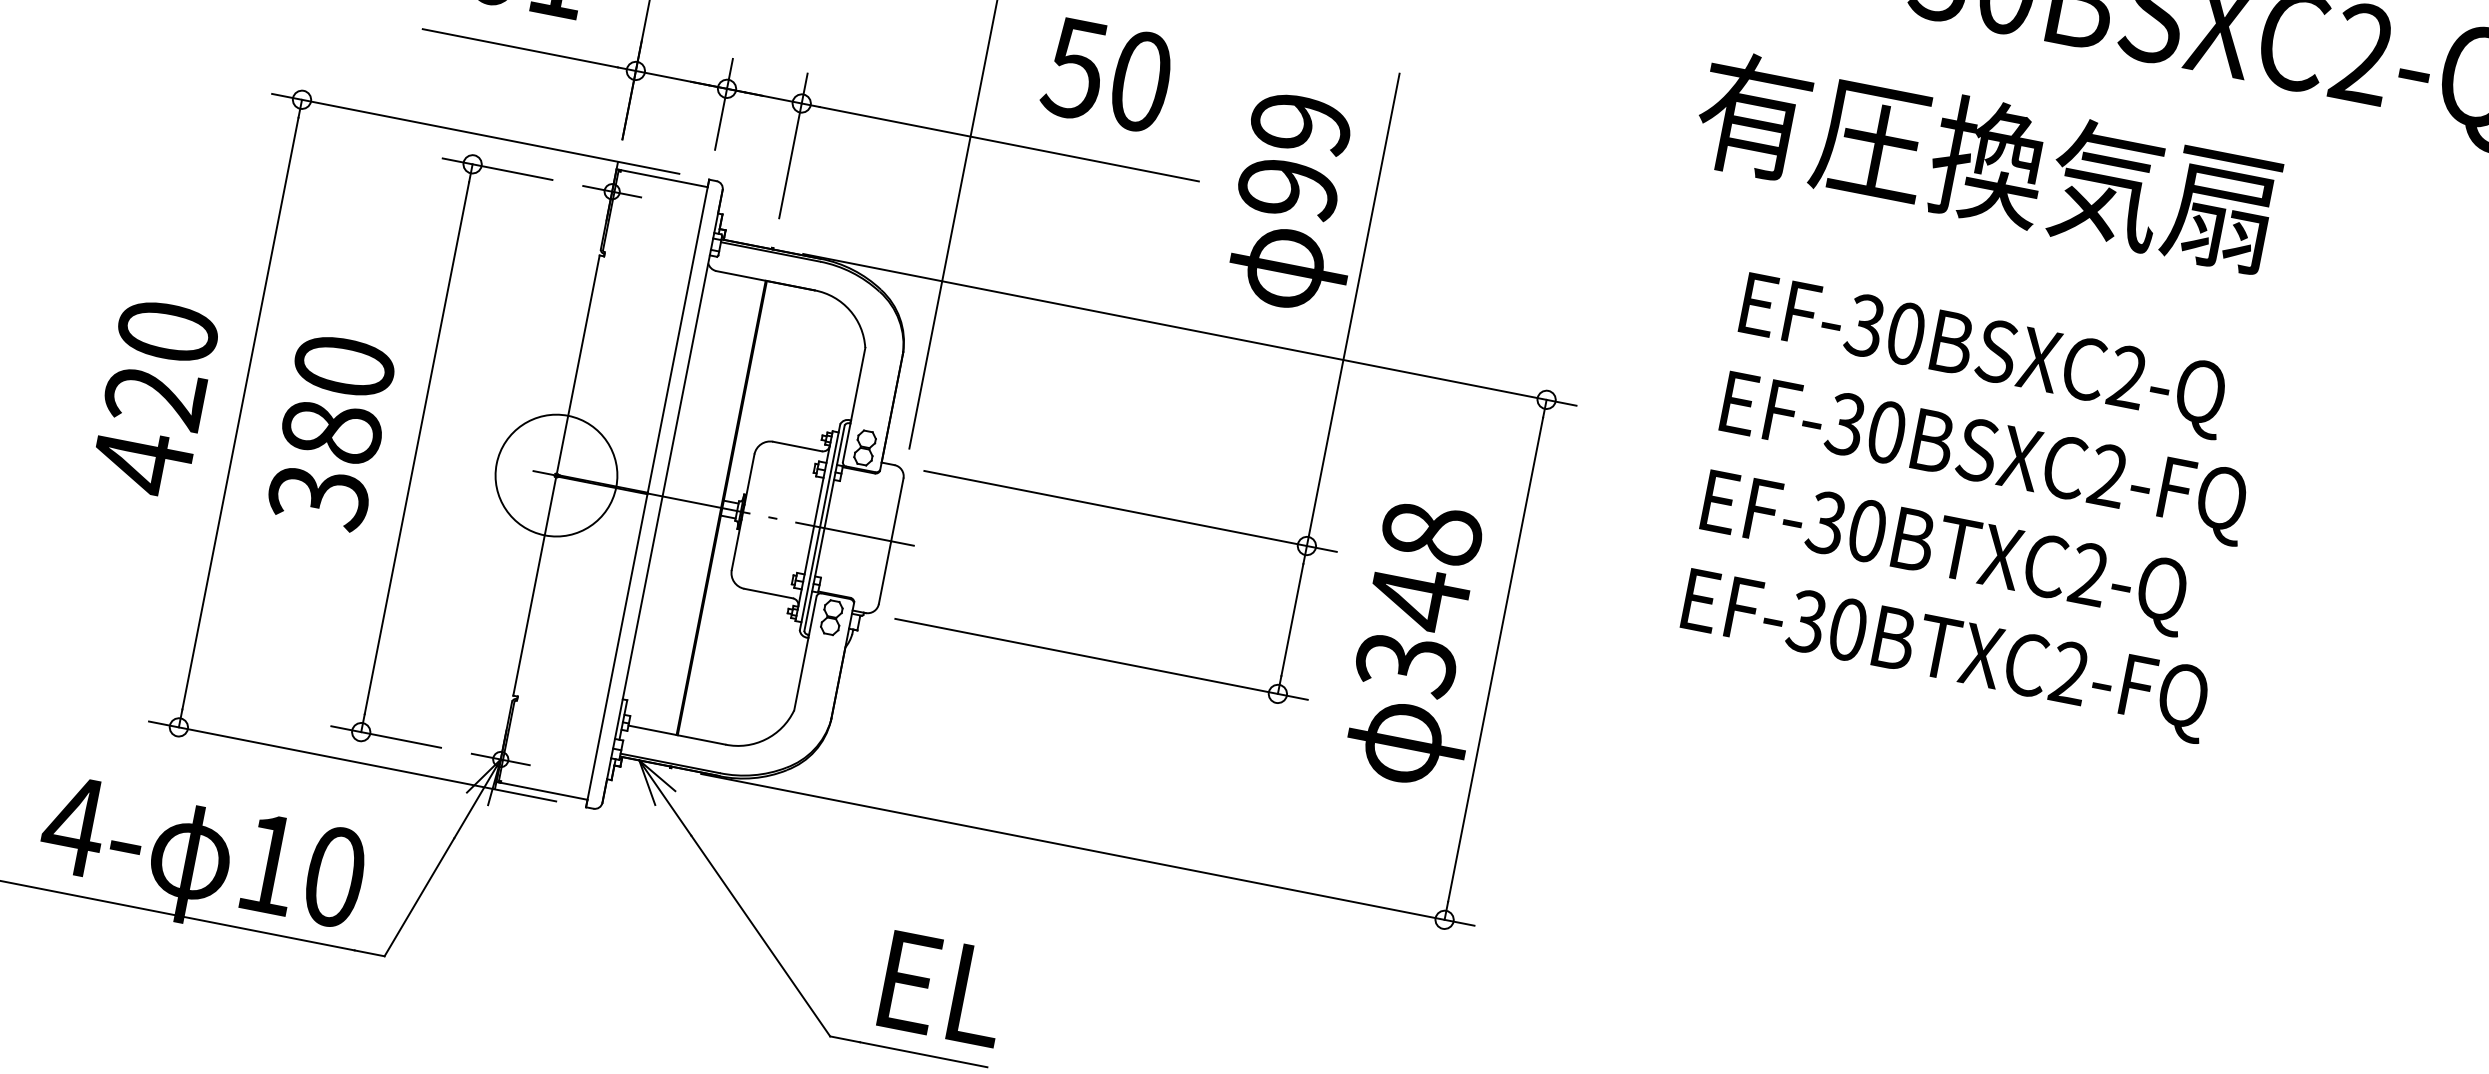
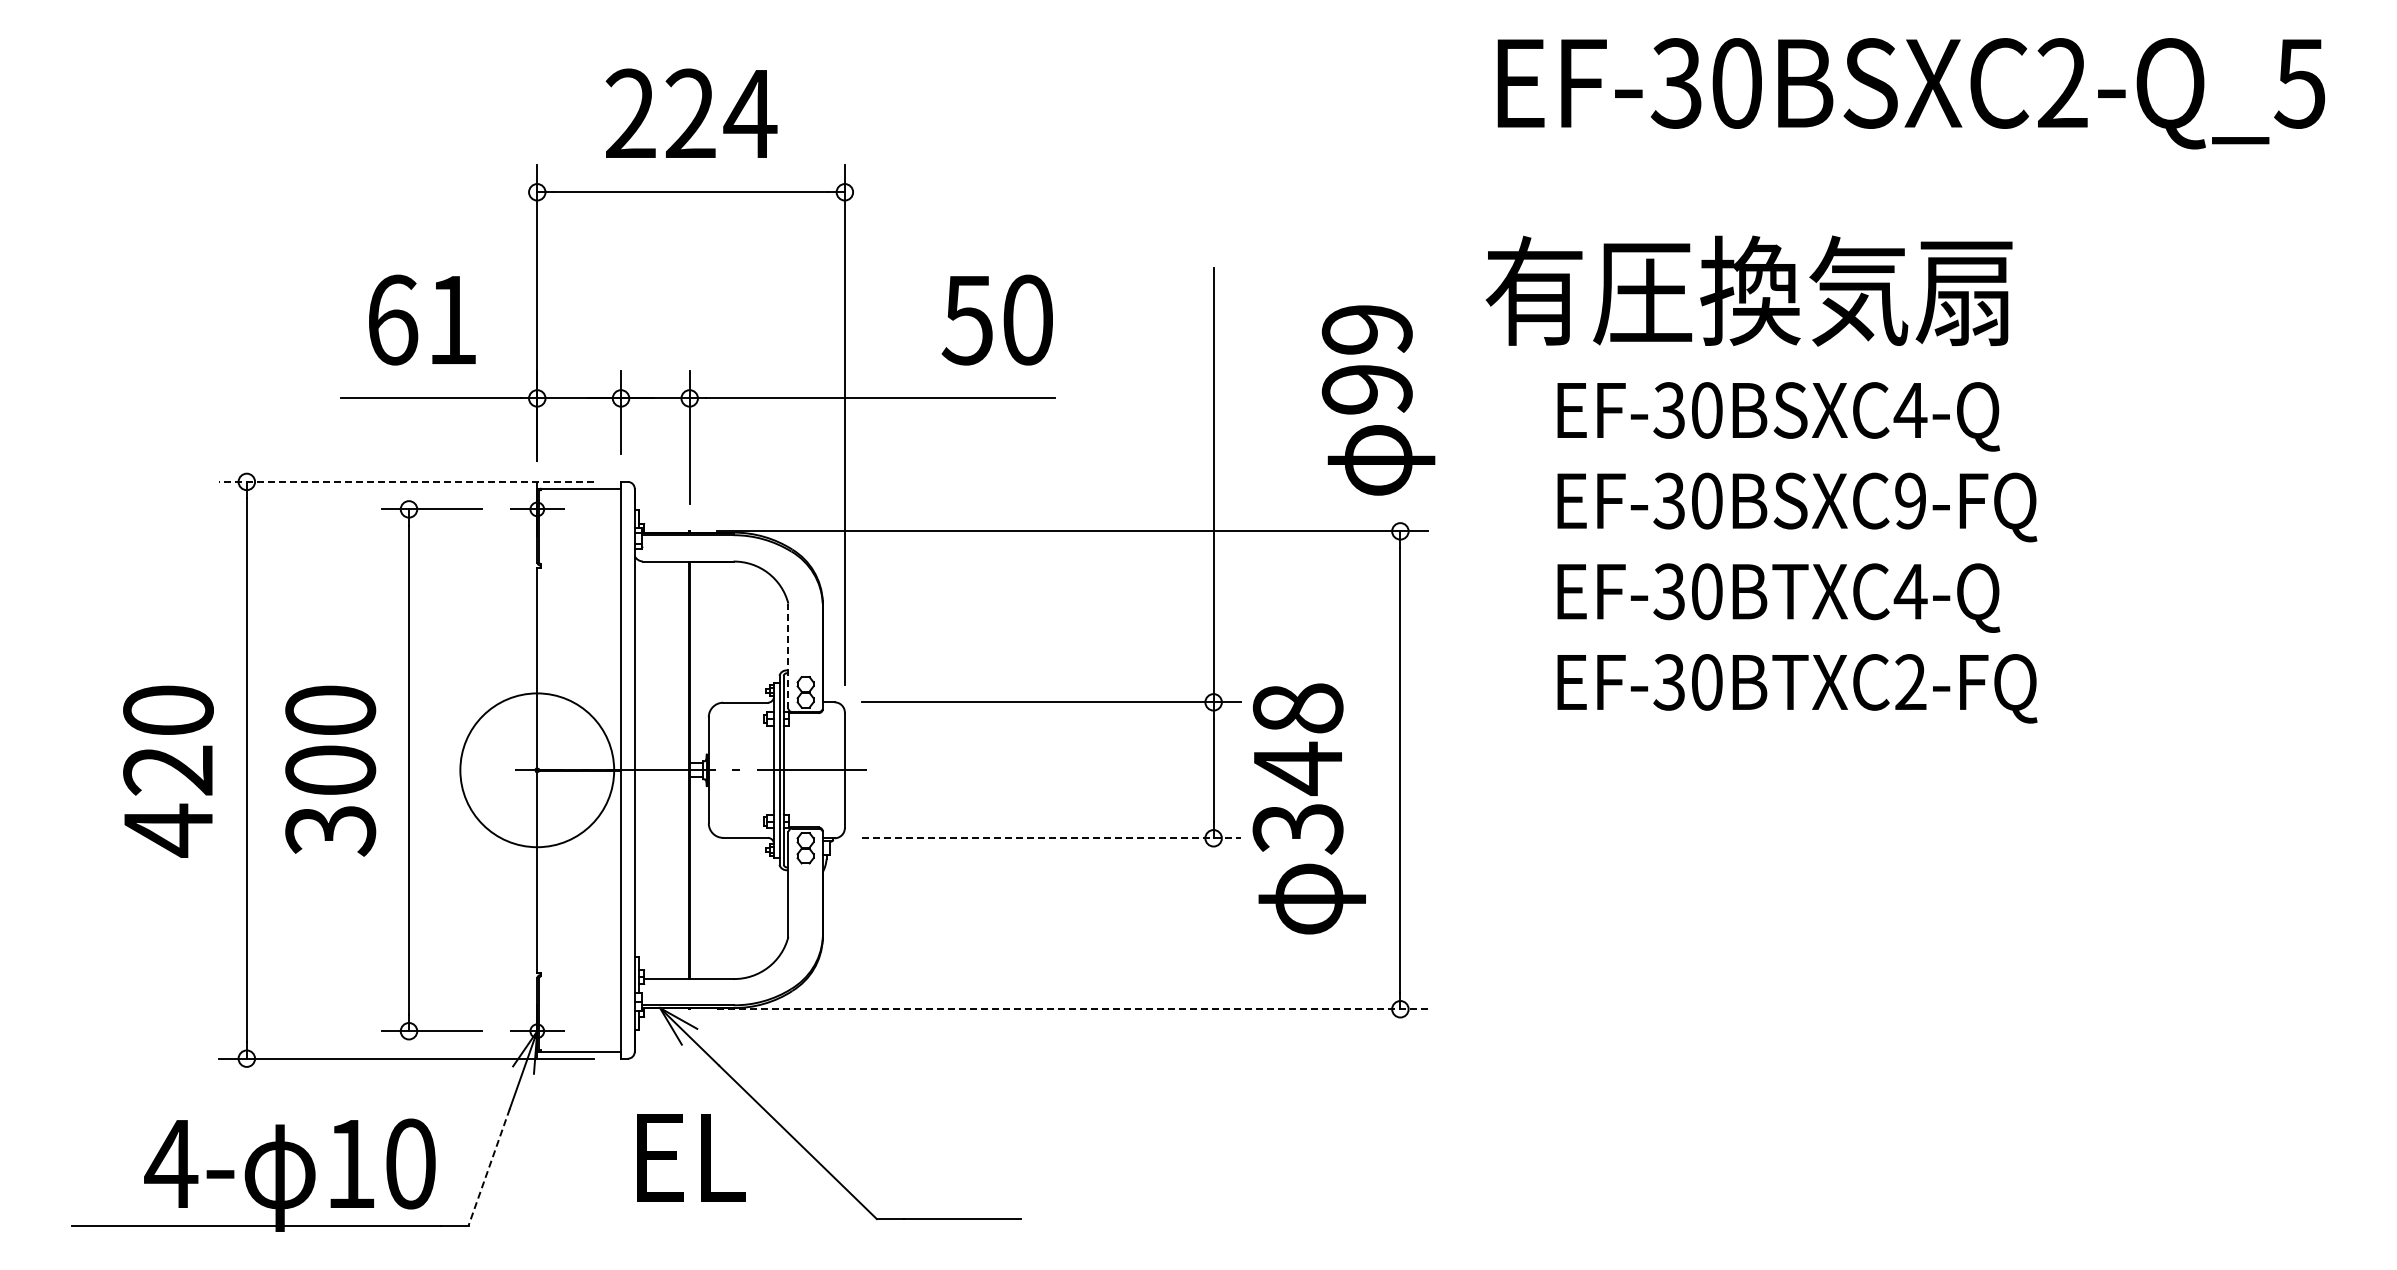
text: (1106, 74) -> (996, 319), moved
line: (474, 133) -> (405, 481), solid -> dashed
text: (1986, 160) -> (1748, 290), moved
text: (1298, 203) -> (1378, 400), moved
text: (2127, 376) -> (1910, 409), EF-30BSXC2-Q -> EF-30BSXC4-Q
line: (854, 405) -> (788, 656), solid -> dashed
text: (331, 431) -> (330, 770), 380 -> 300
circle: (556, 475) -> (537, 770), size x1.4
text: (2108, 476) -> (1910, 501), EF-30BSXC2-FQ -> EF-30BSXC9-FQ
text: (2088, 574) -> (1910, 591), EF-30BTXC2-Q -> EF-30BTXC4-Q
text: (1421, 644) -> (1308, 808), moved
line: (1101, 659) -> (1051, 838), solid -> dashed
line: (1088, 850) -> (1073, 1009), solid -> dashed
line: (419, 897) -> (489, 1167), solid -> dashed
text: (944, 989) -> (691, 1157), moved

